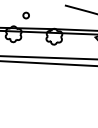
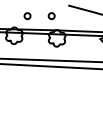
part: (48, 15) -> (50, 16), added

